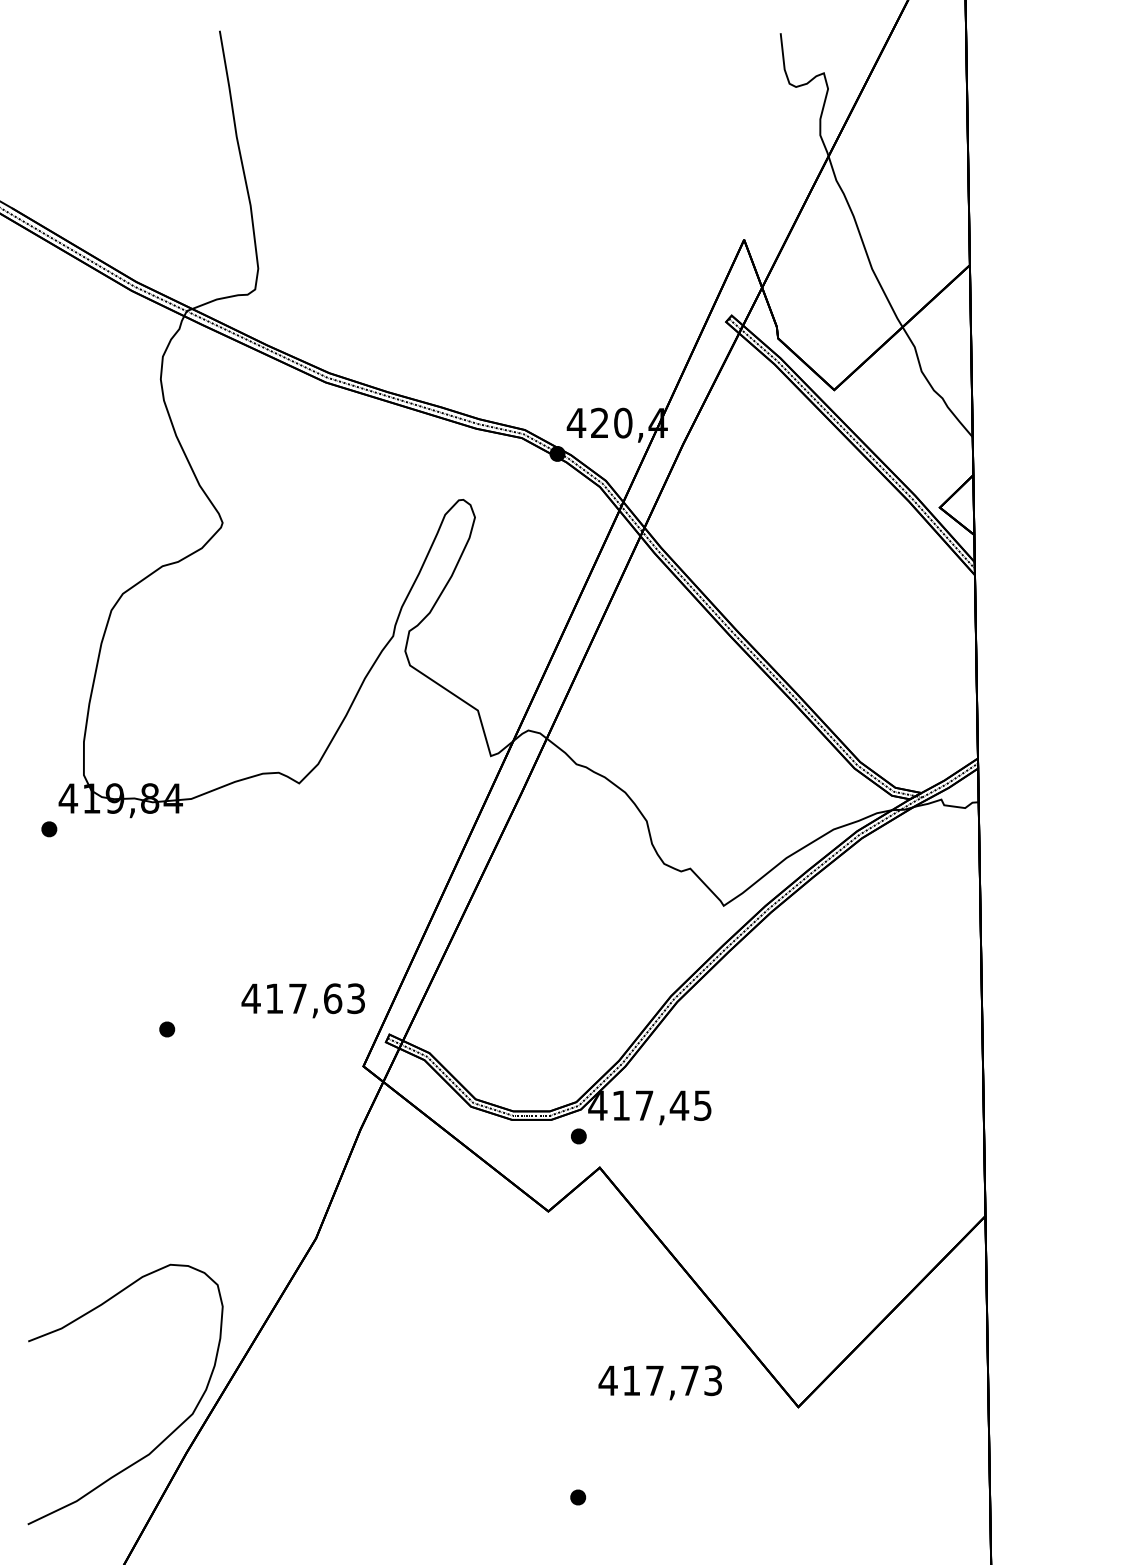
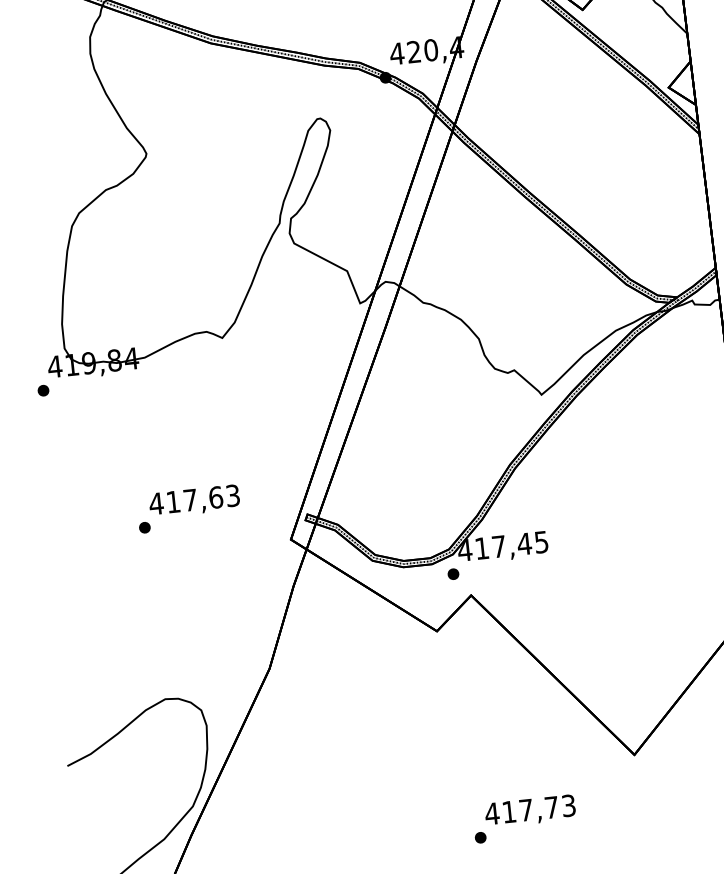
text: (302, 1000) -> (193, 501), moved
text: (659, 1382) -> (529, 811), moved

